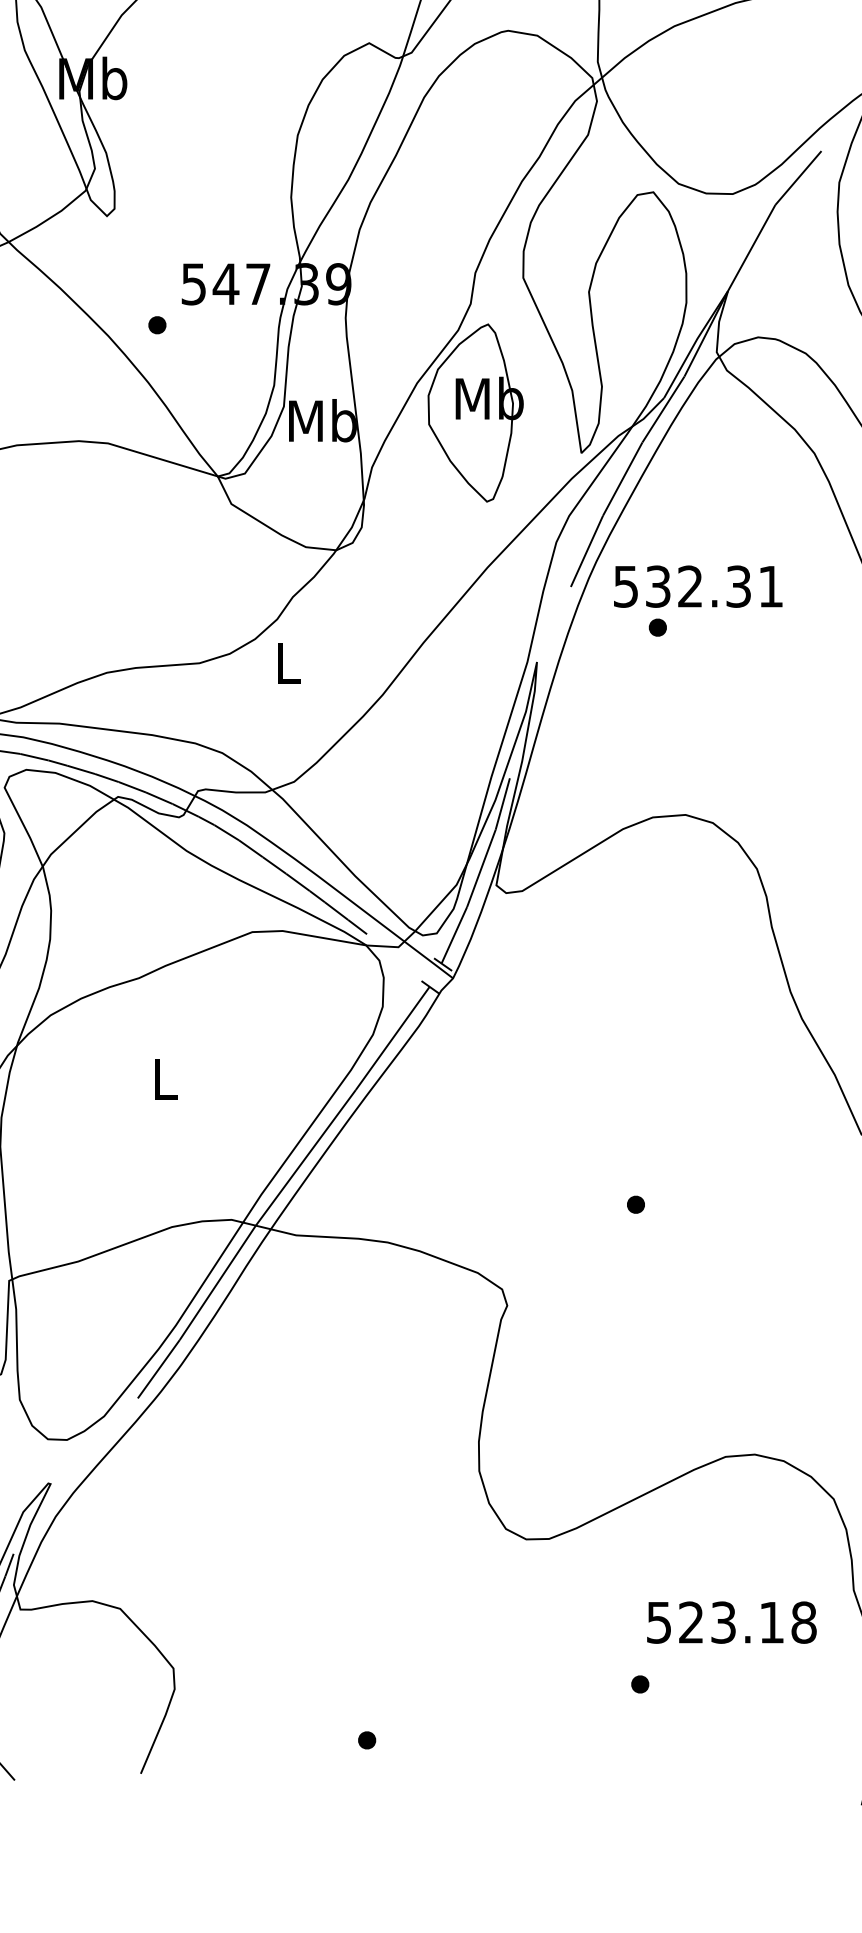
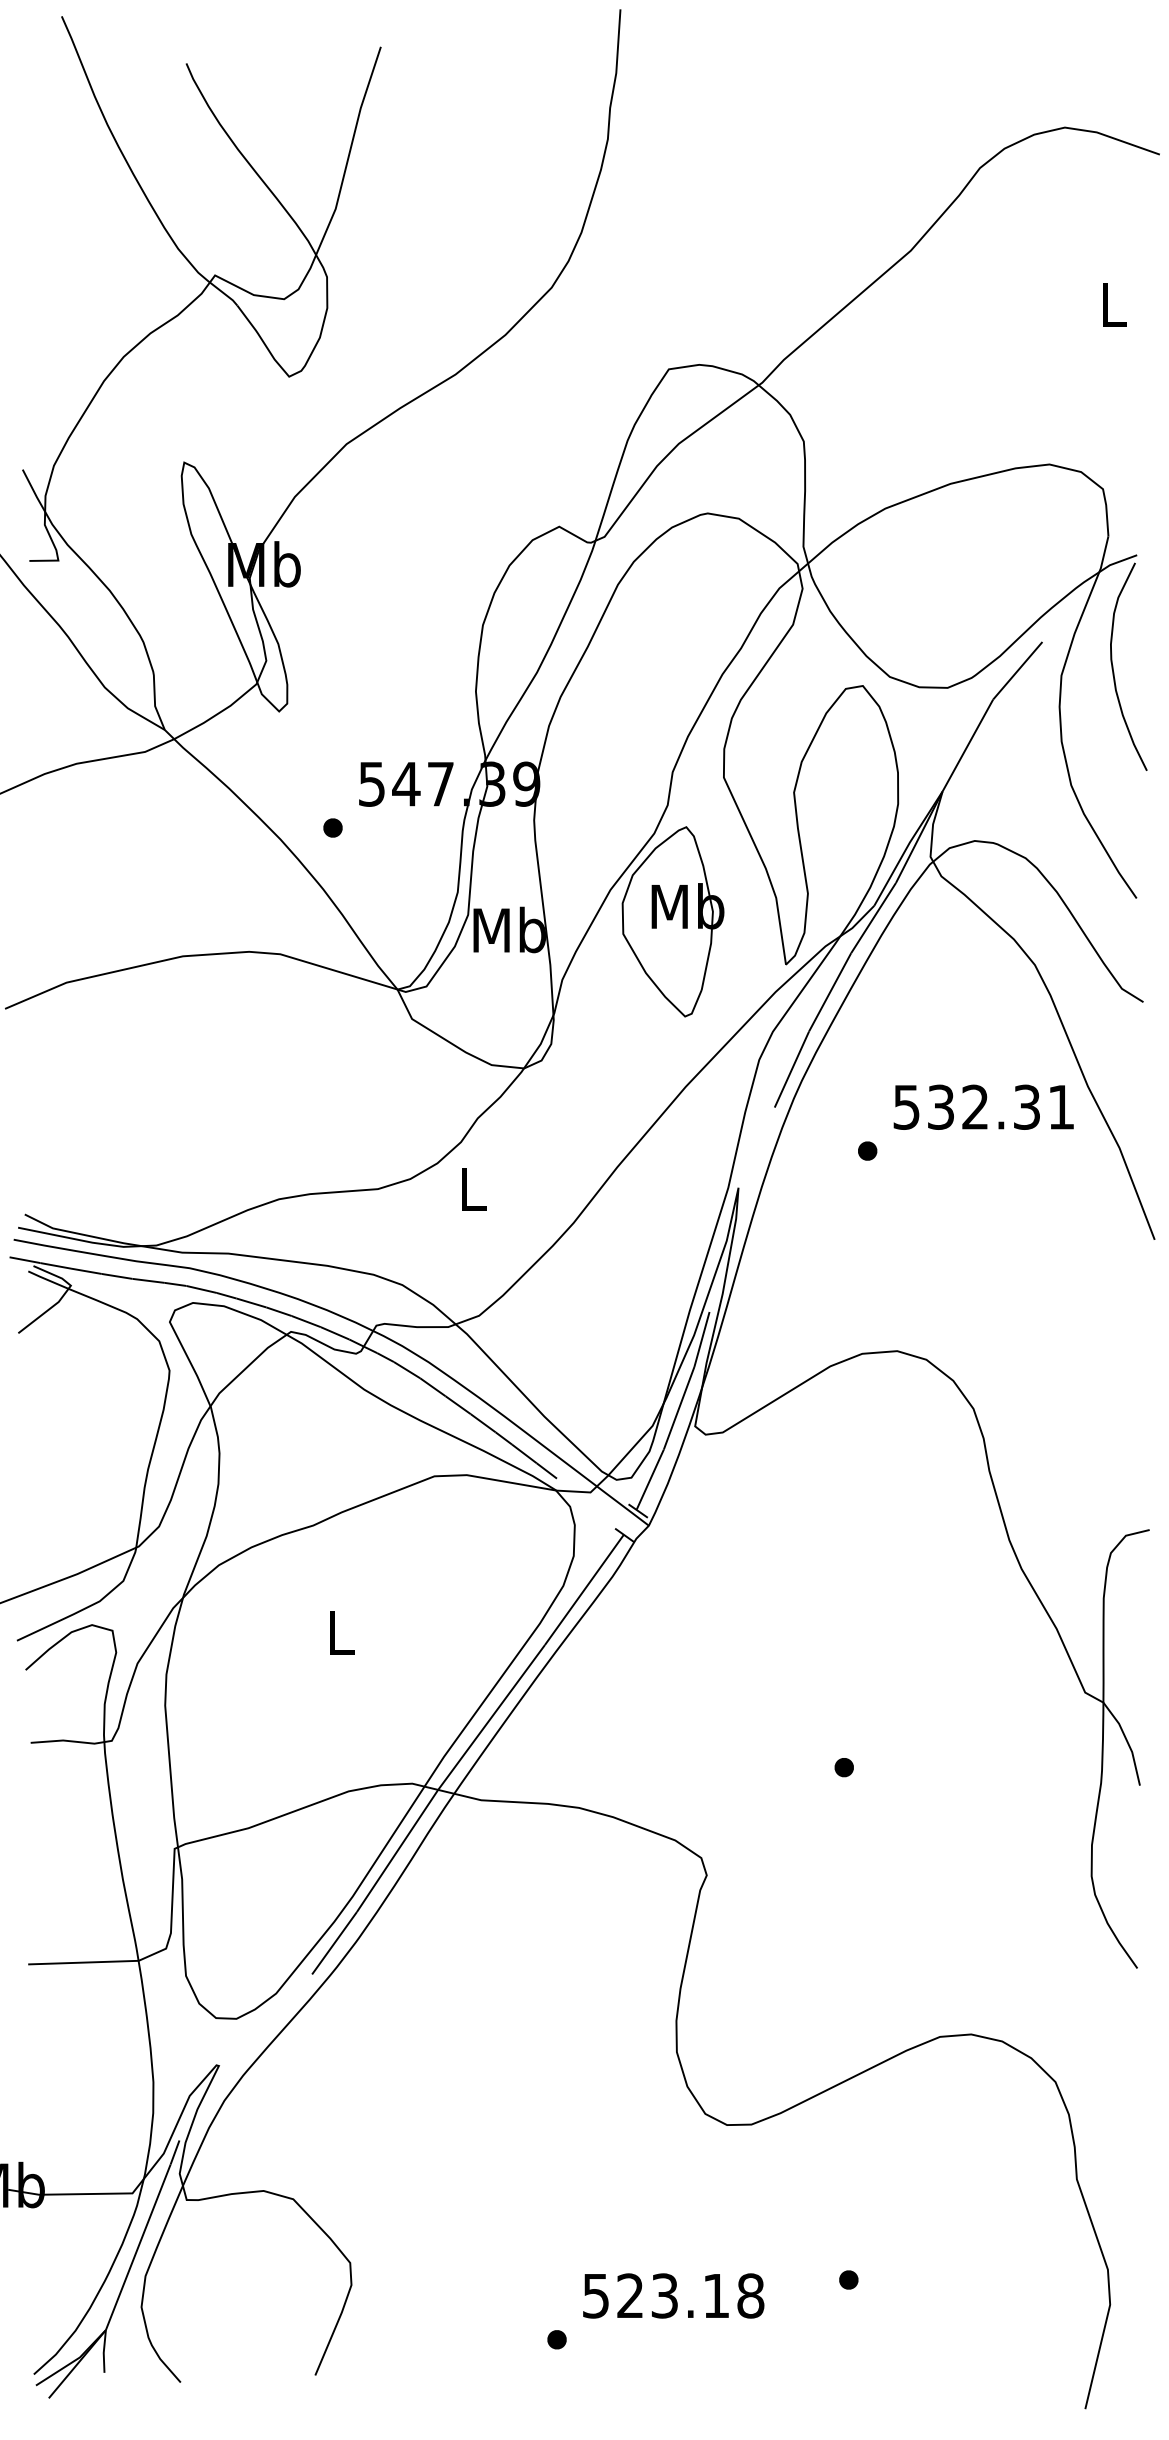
text: (697, 585) -> (983, 1106), moved
text: (731, 1622) -> (673, 2295), moved

